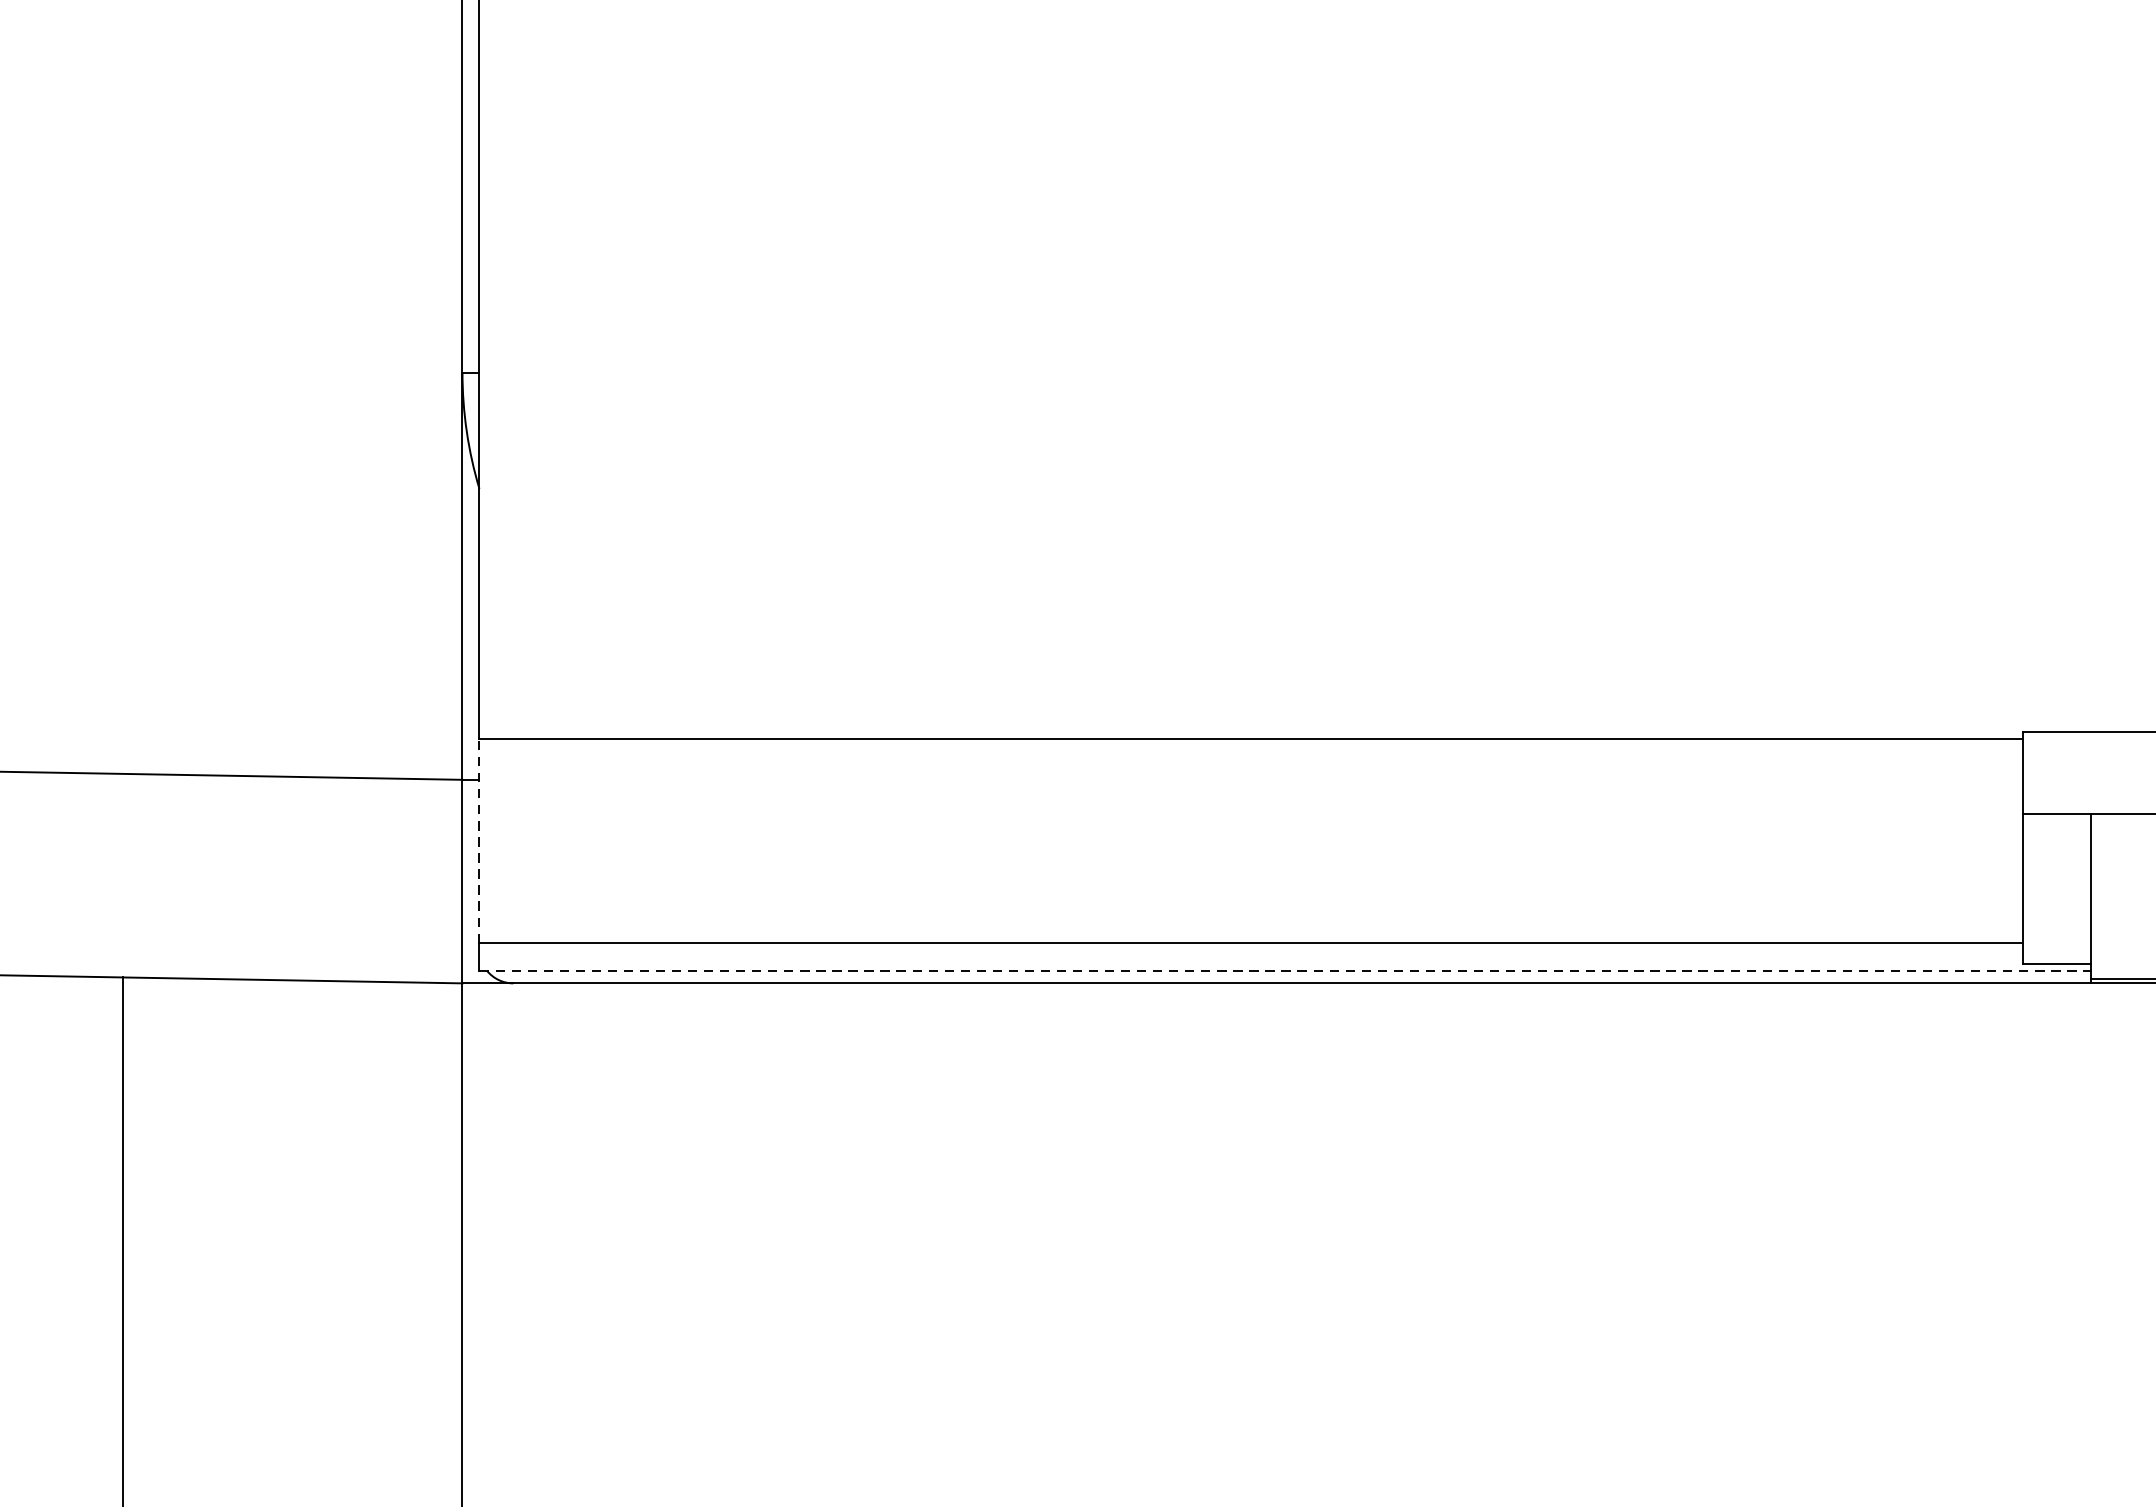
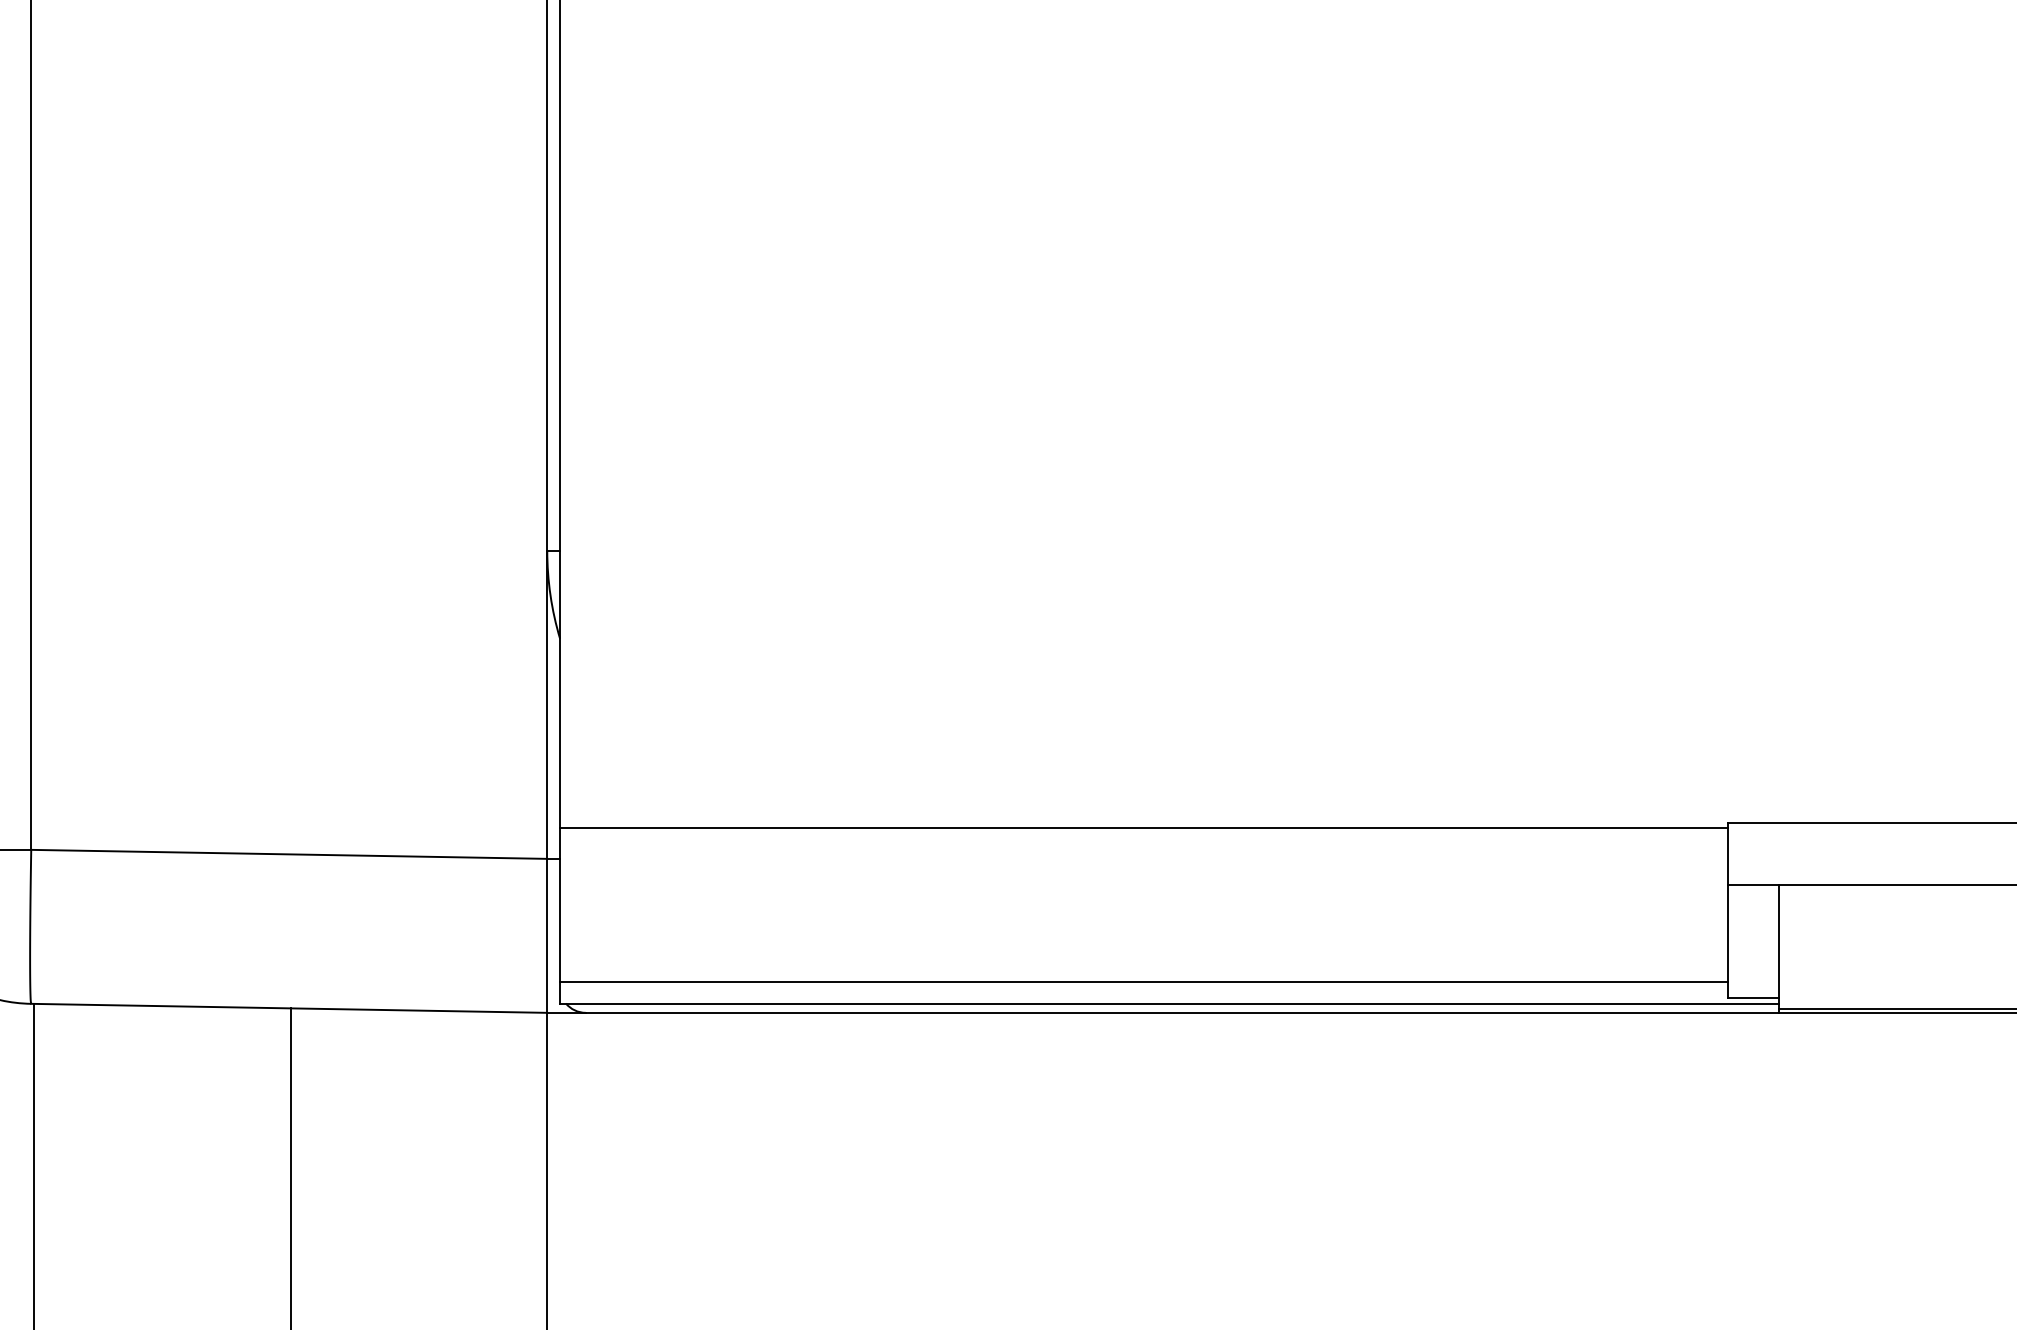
line: (479, 841) -> (560, 905), dashed -> solid
line: (1285, 971) -> (1169, 1003), dashed -> solid

